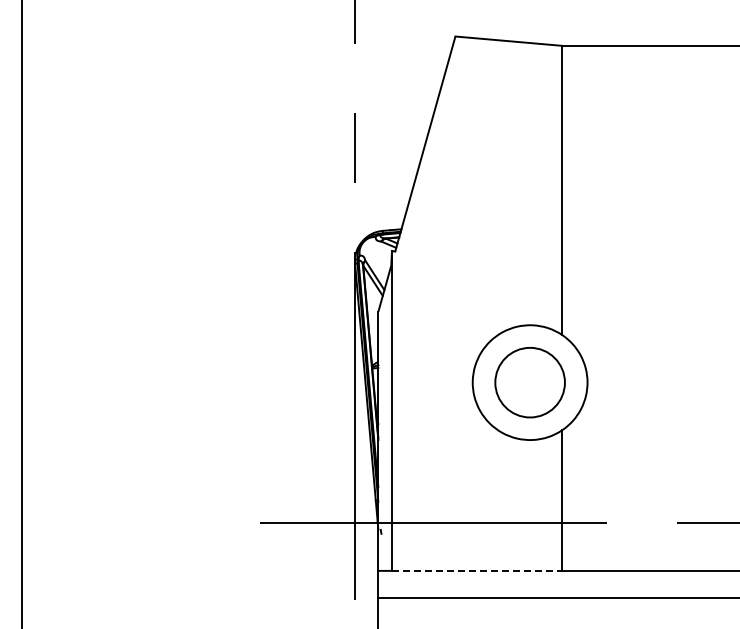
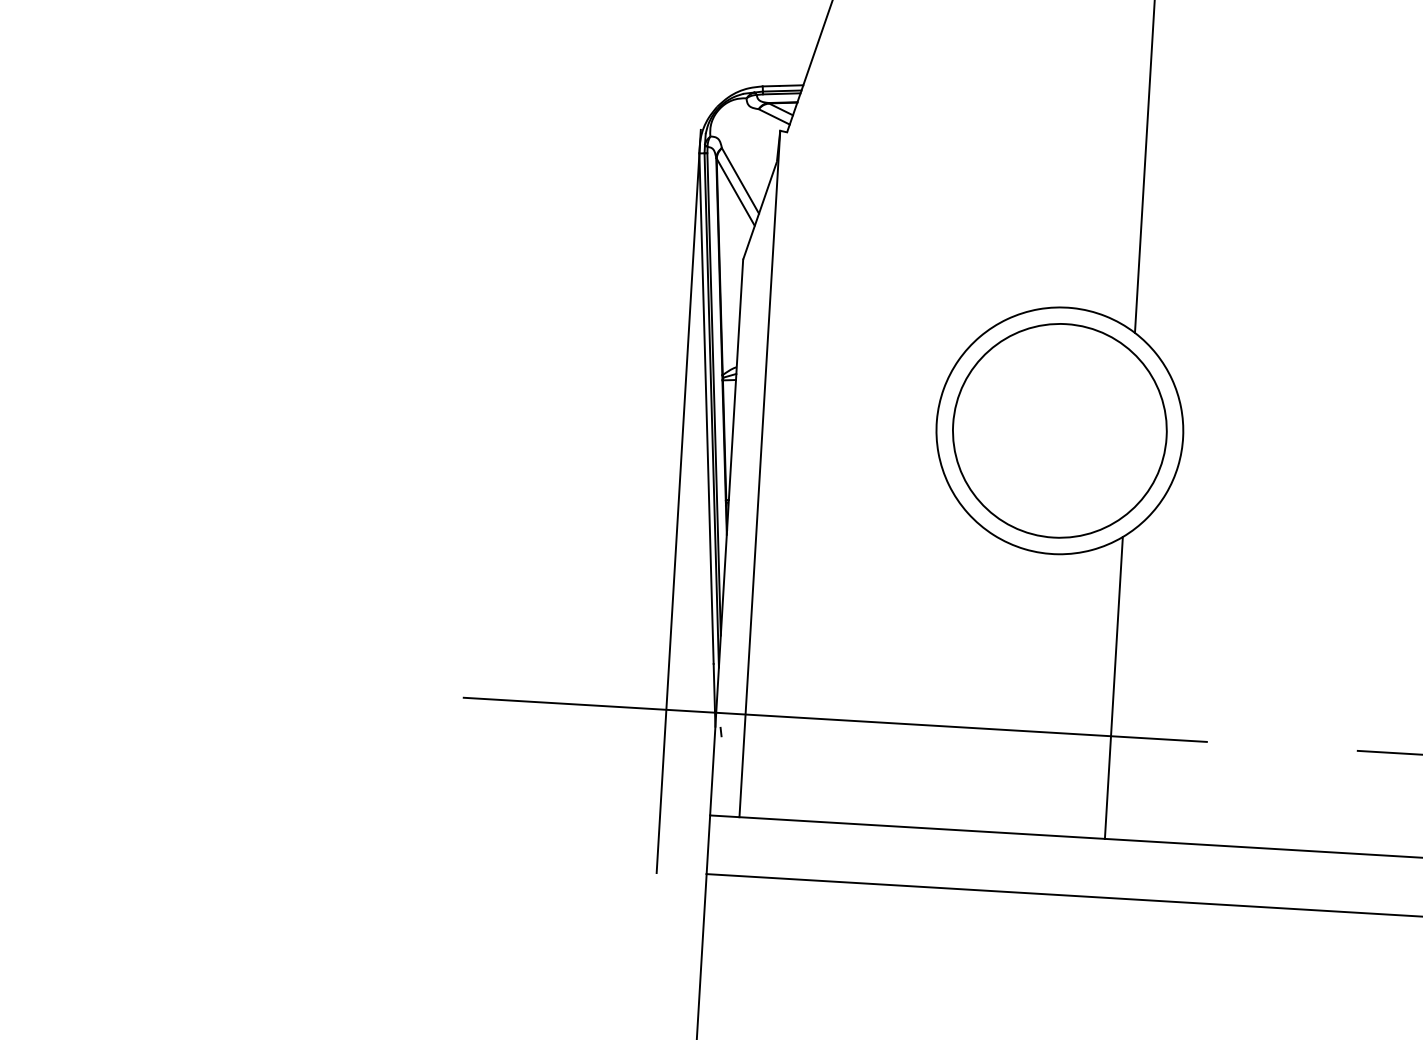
circle: (529, 382) -> (1058, 430), size x1.43
line: (477, 570) -> (922, 827), dashed -> solid

